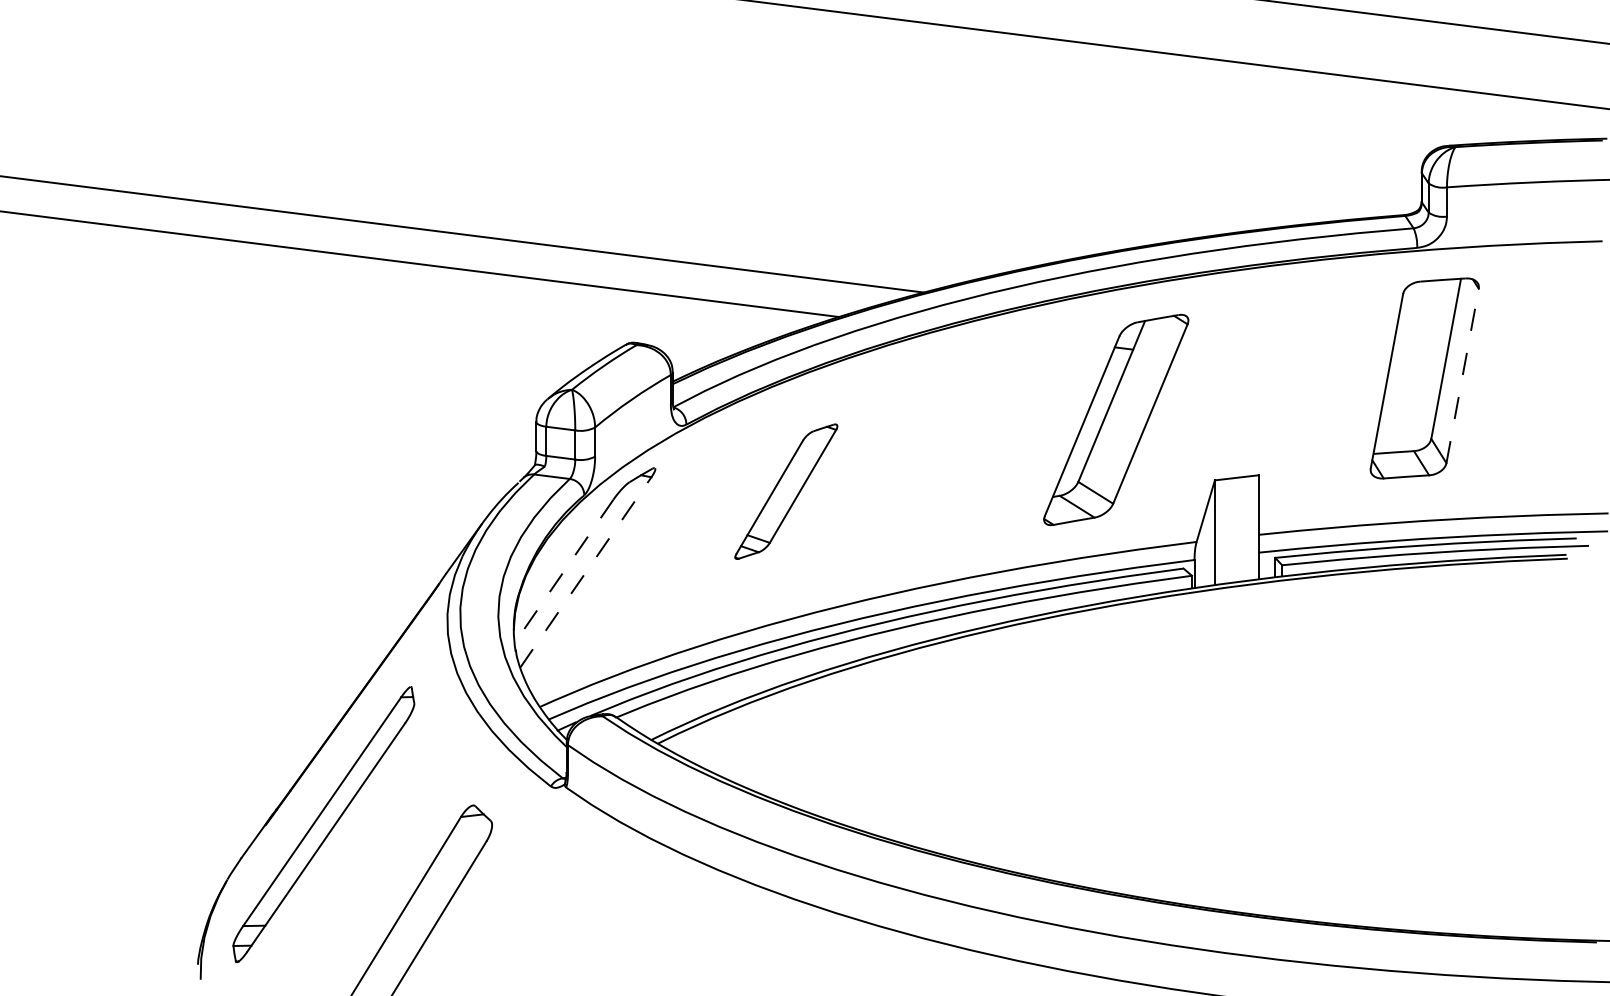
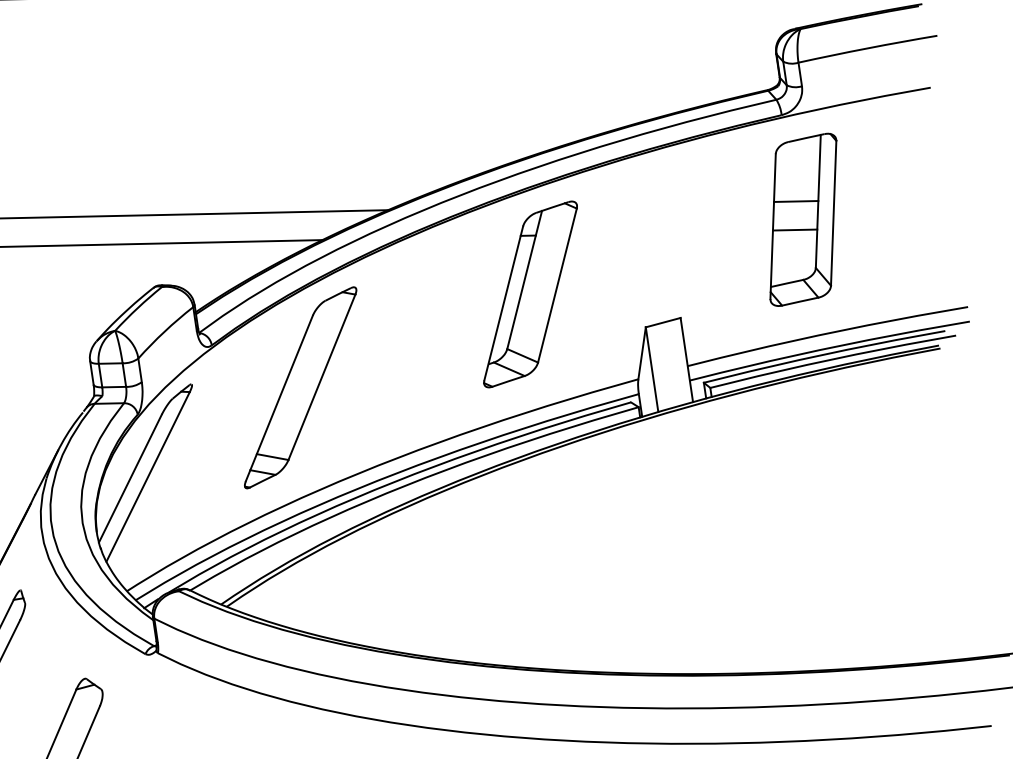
line: (1419, 354) -> (796, 201), added
line: (1462, 375) -> (833, 212), dashed -> solid
line: (1412, 388) -> (794, 229), added
part: (1116, 419) -> (530, 294), moved
part: (786, 491) -> (300, 387), size x1.67
line: (563, 571) -> (129, 478), dashed -> solid
line: (585, 572) -> (147, 476), dashed -> solid

